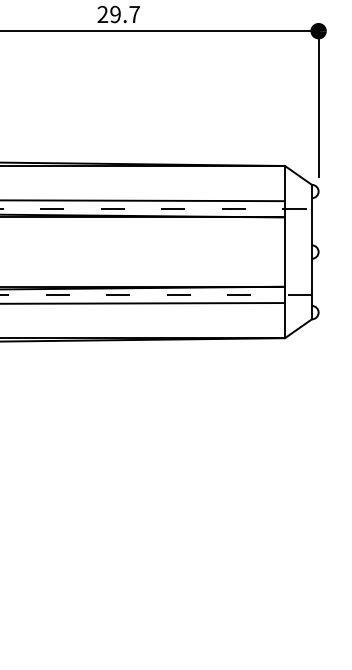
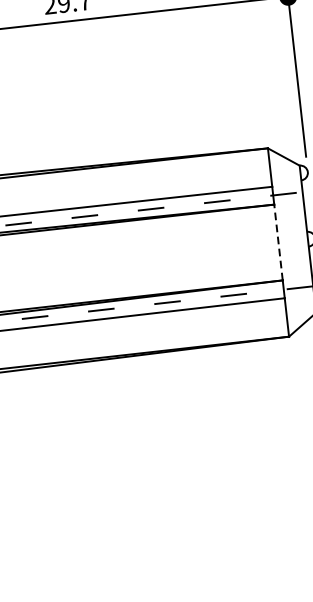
line: (284, 252) -> (278, 243), solid -> dashed

